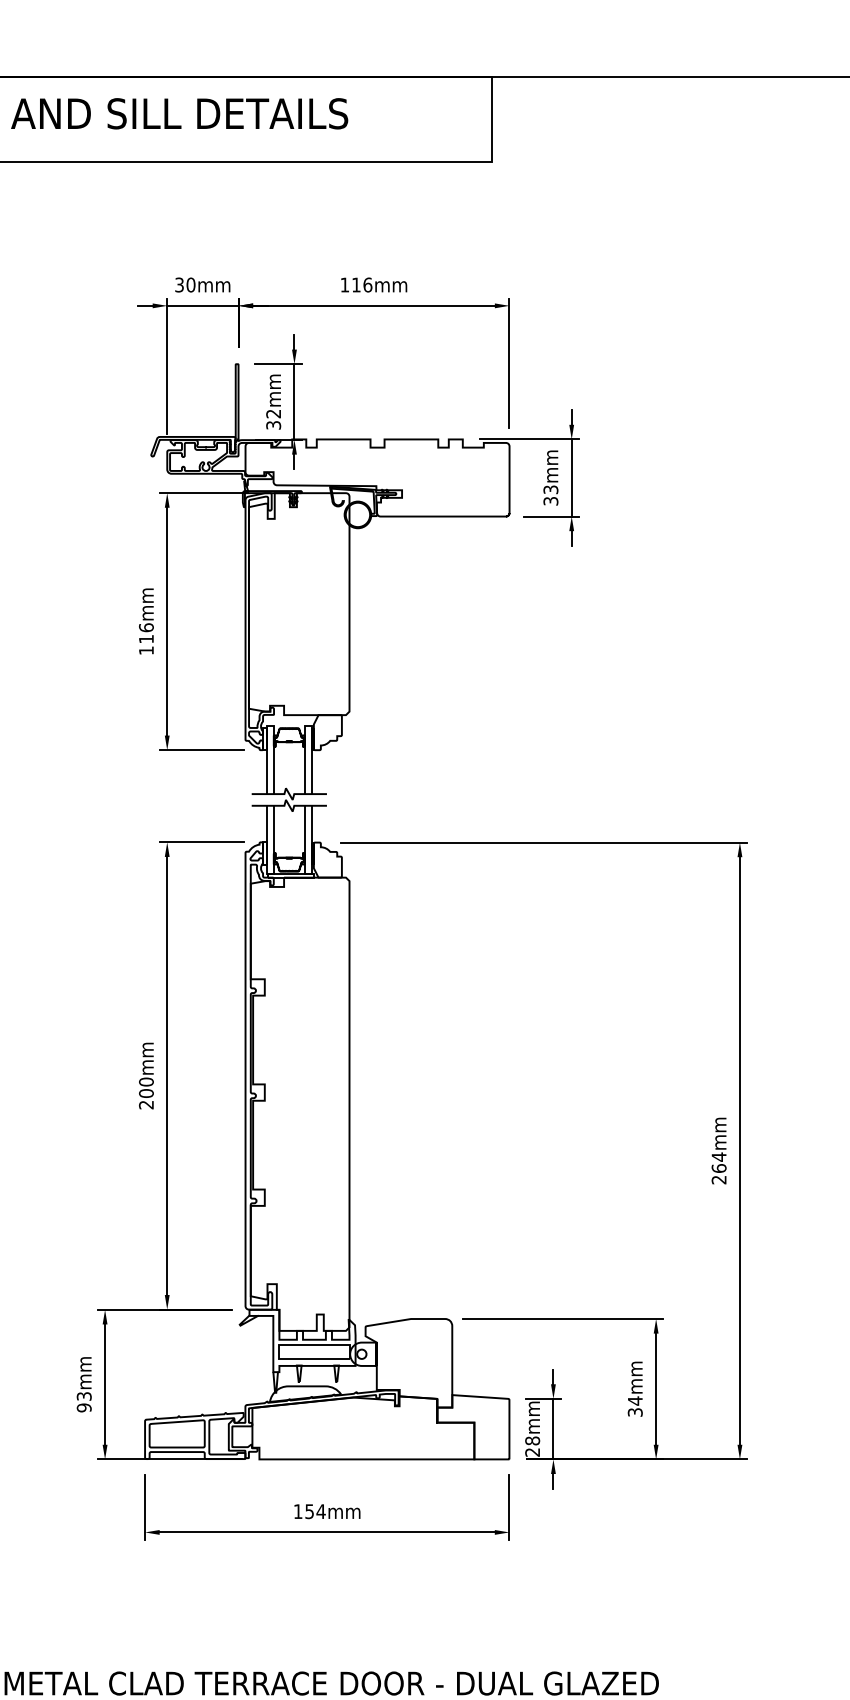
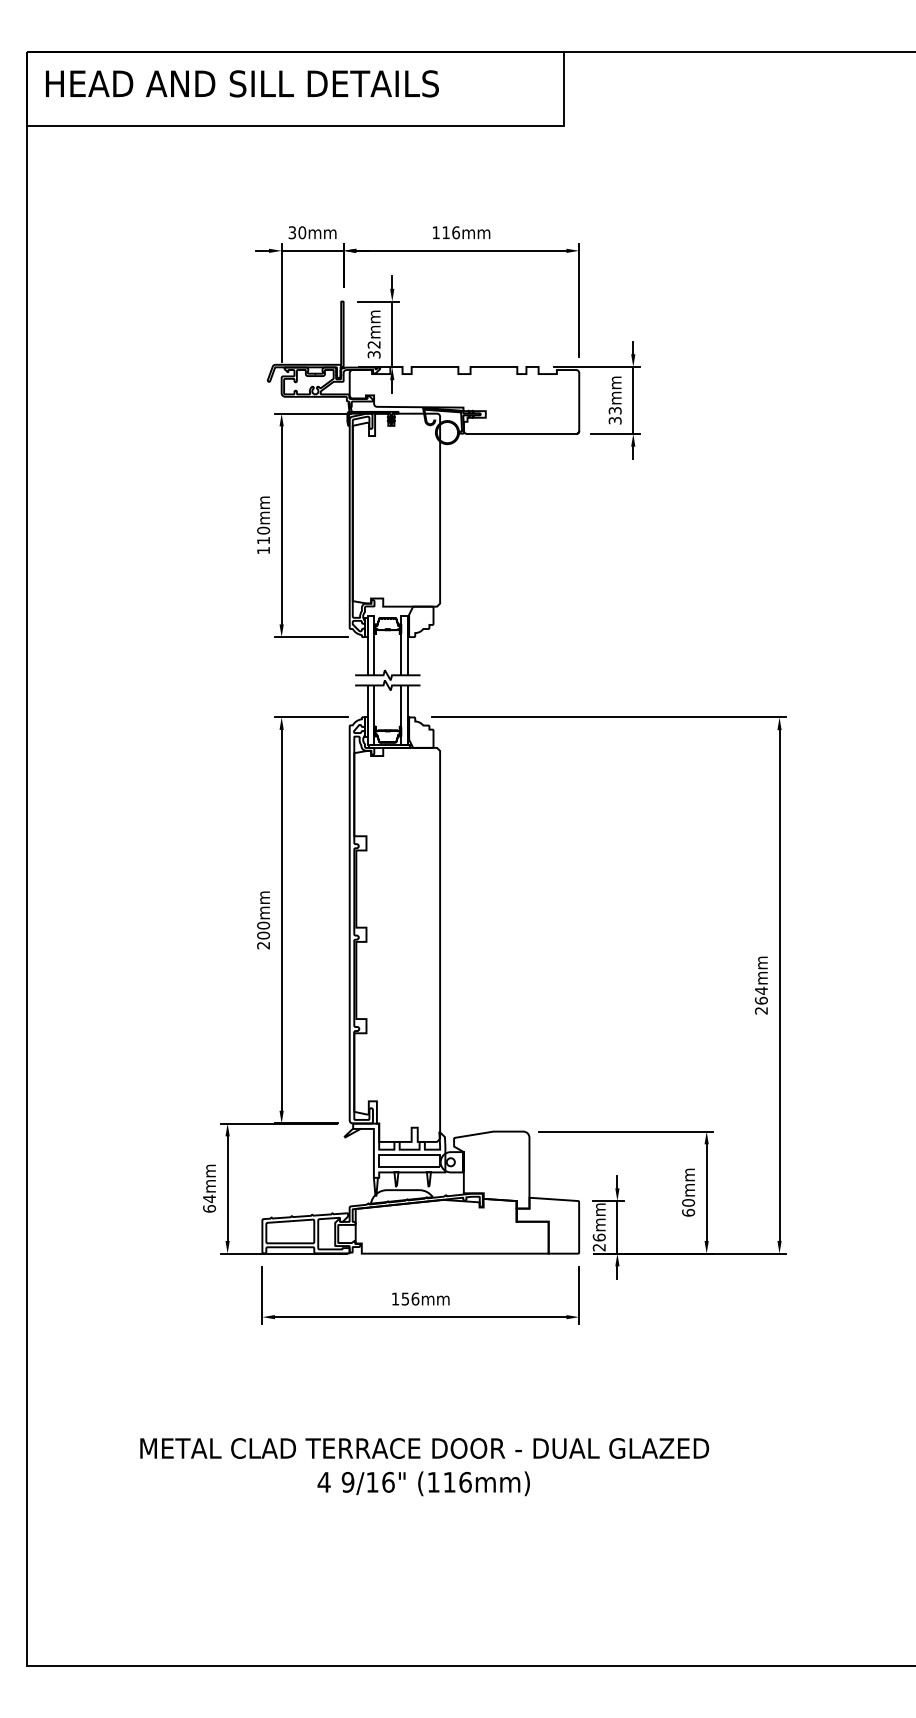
text: (146, 627) -> (263, 530), 116mm -> 110mm
text: (84, 1401) -> (209, 1203), 93mm -> 64mm
text: (635, 1406) -> (688, 1207), 34mm -> 60mm
text: (531, 1440) -> (598, 1237), 28mm -> 26mm
text: (321, 1510) -> (415, 1298), 154mm -> 156mm

